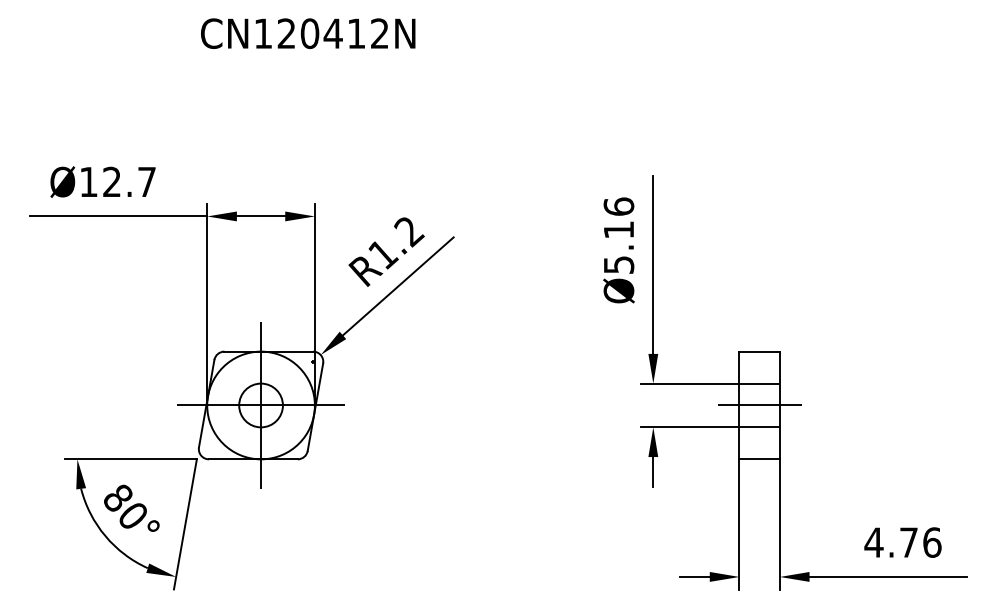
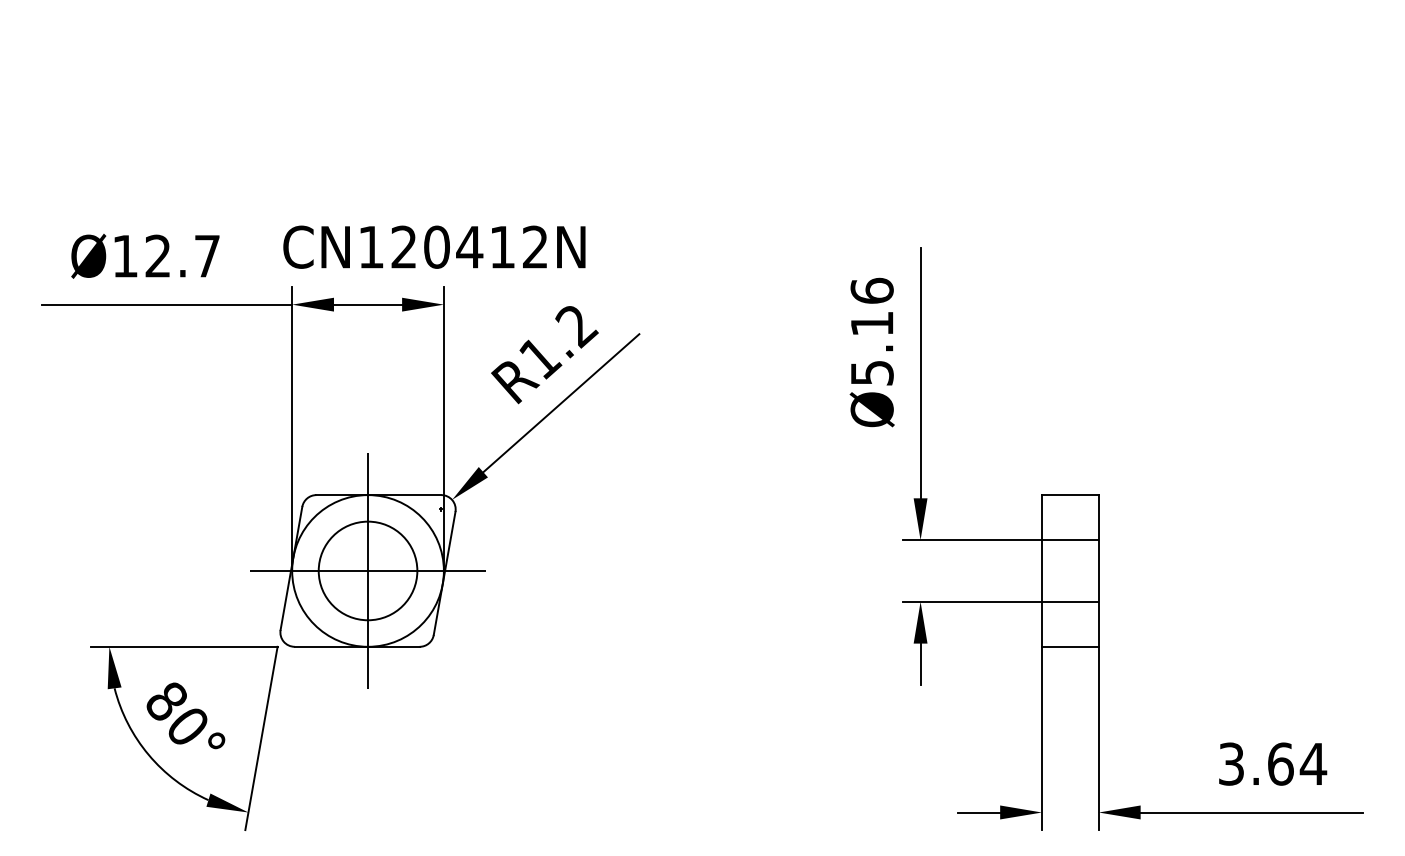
text: (308, 33) -> (434, 246), moved
circle: (260, 405) -> (367, 570), size x1.6
line: (759, 405) -> (1070, 570), removed
text: (903, 542) -> (1272, 763), 4.76 -> 3.64

